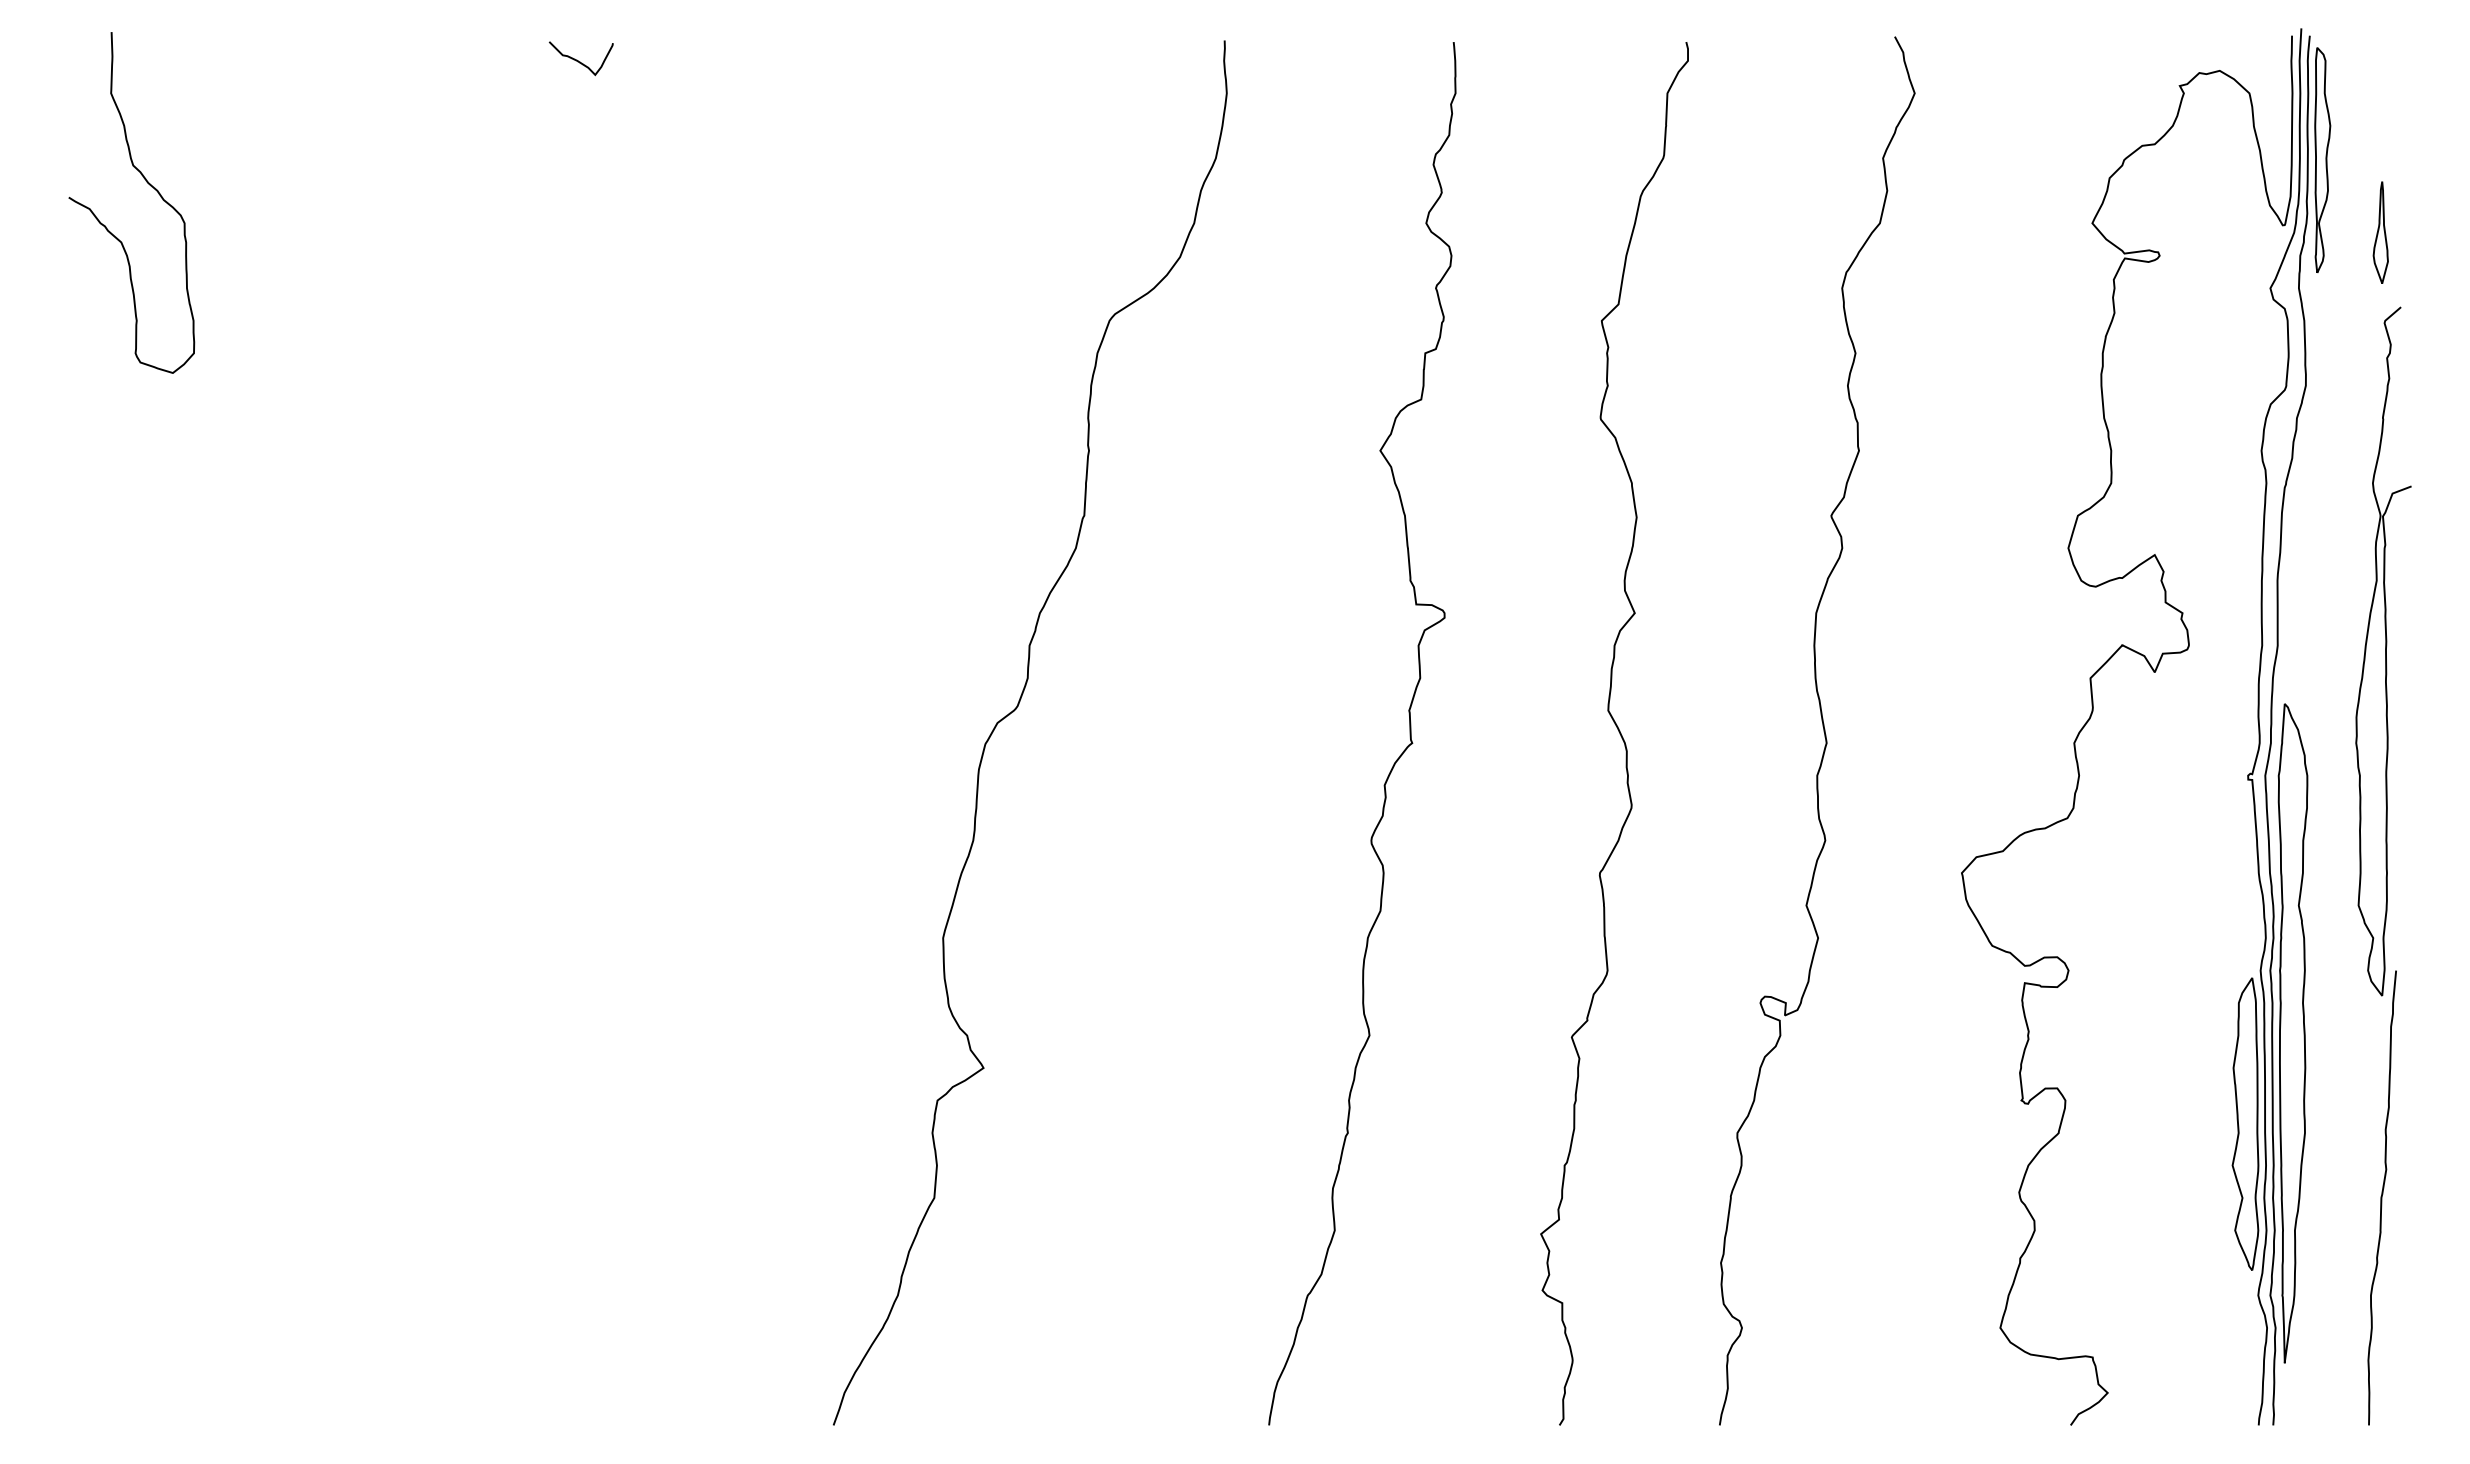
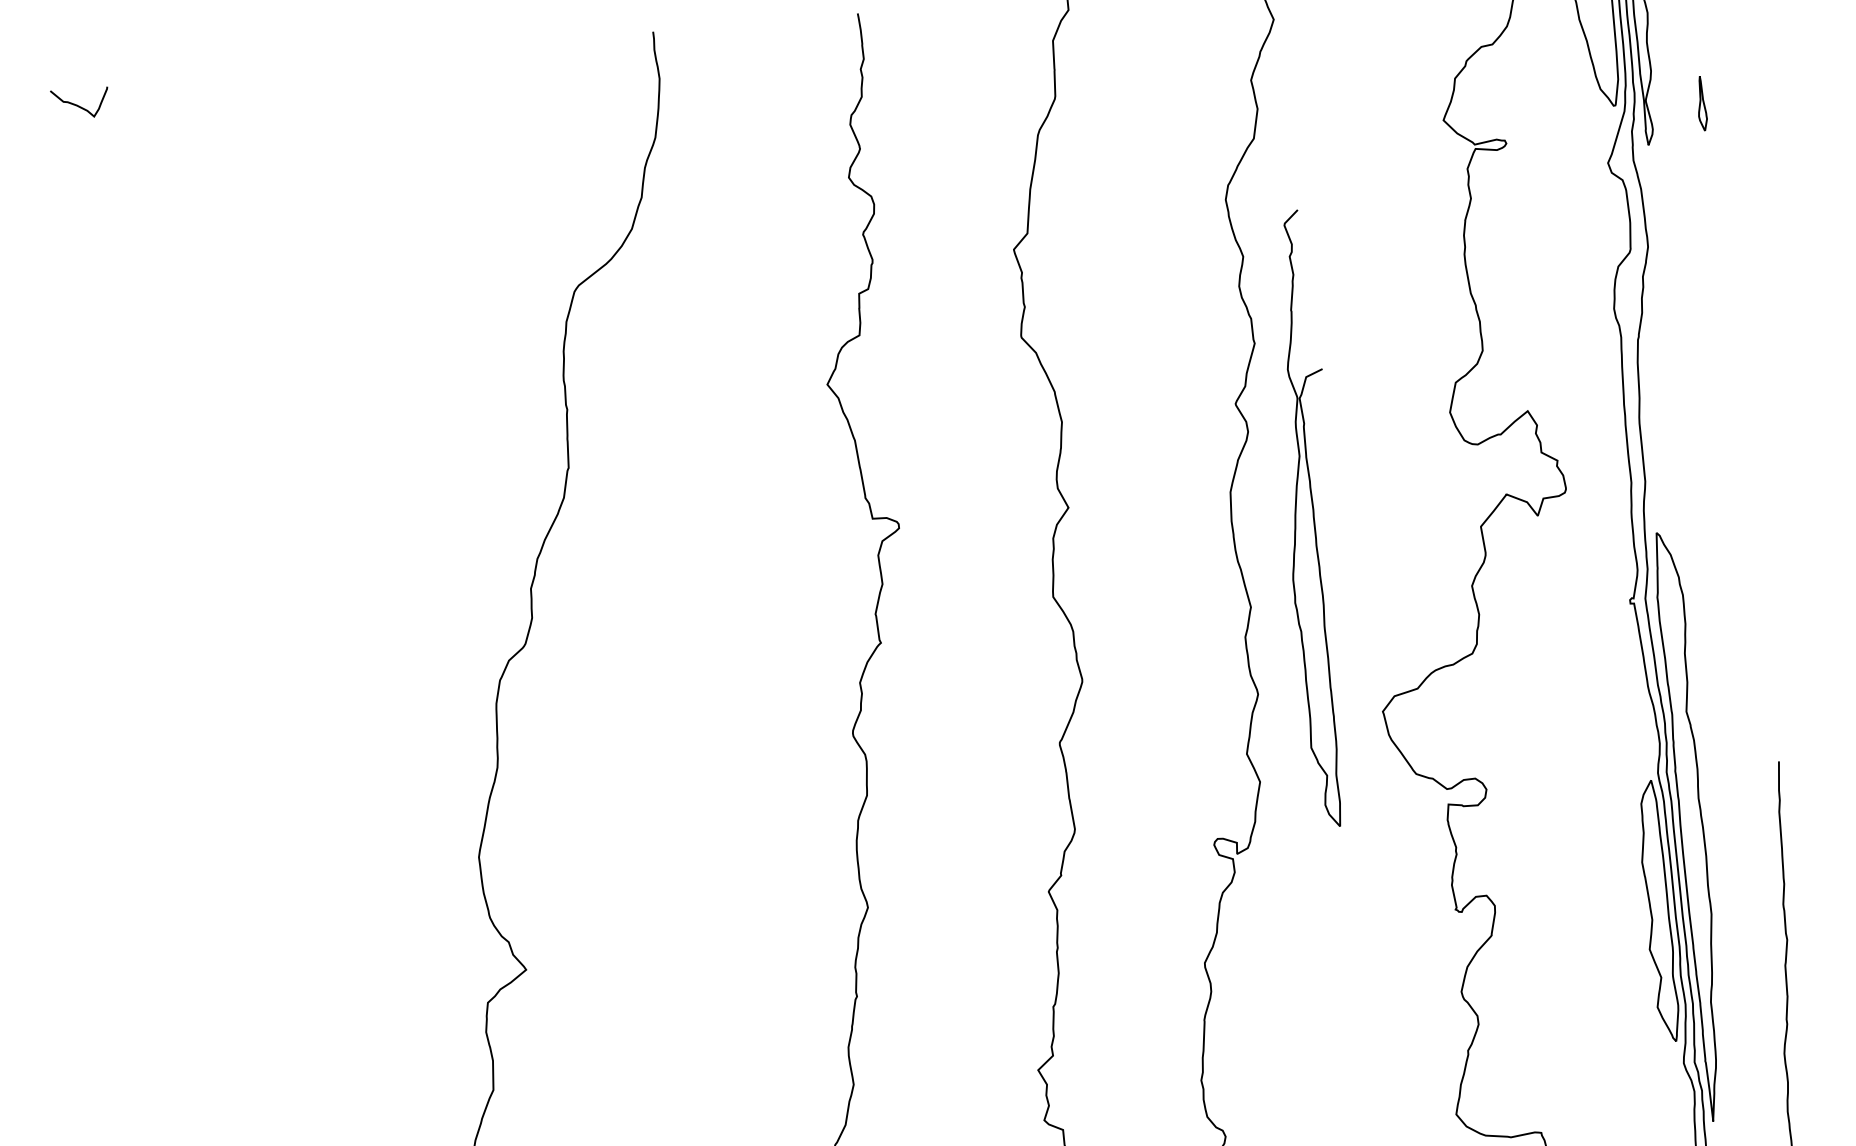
part: (2380, 232) -> (1701, 103), size x0.6
curve: (2385, 651) -> (1313, 518), moved

